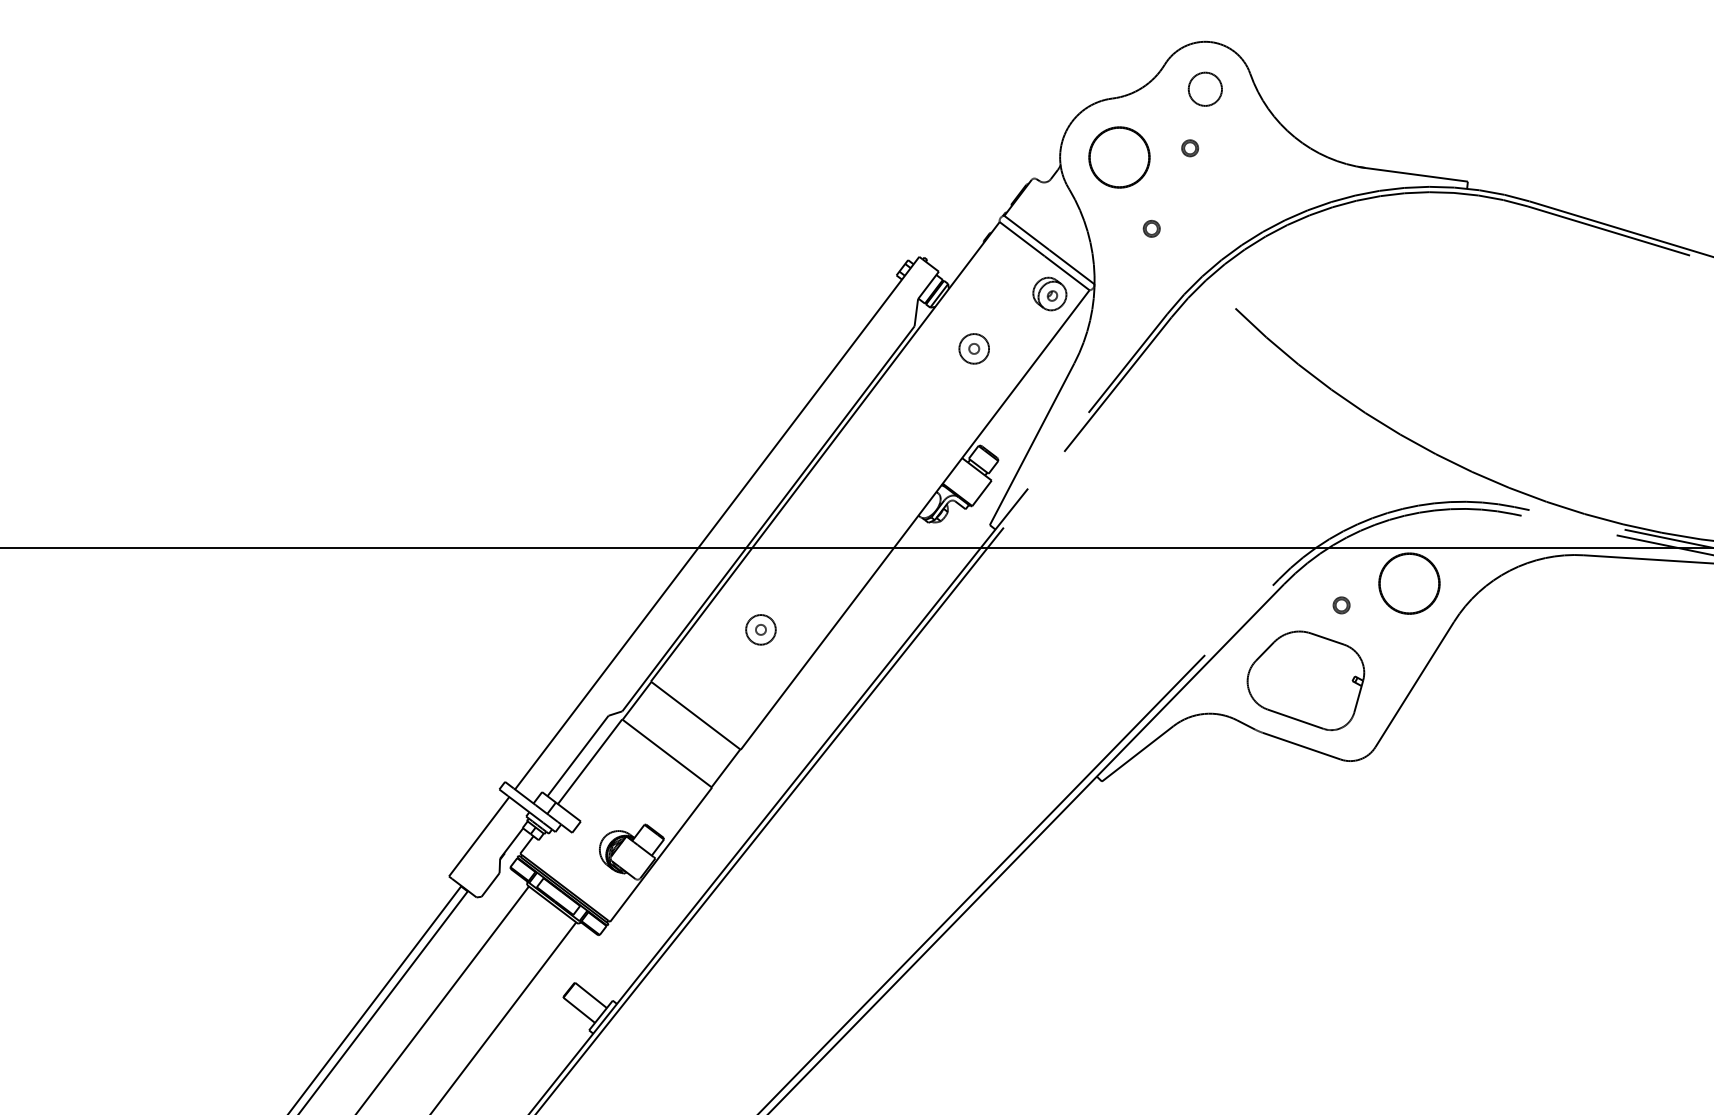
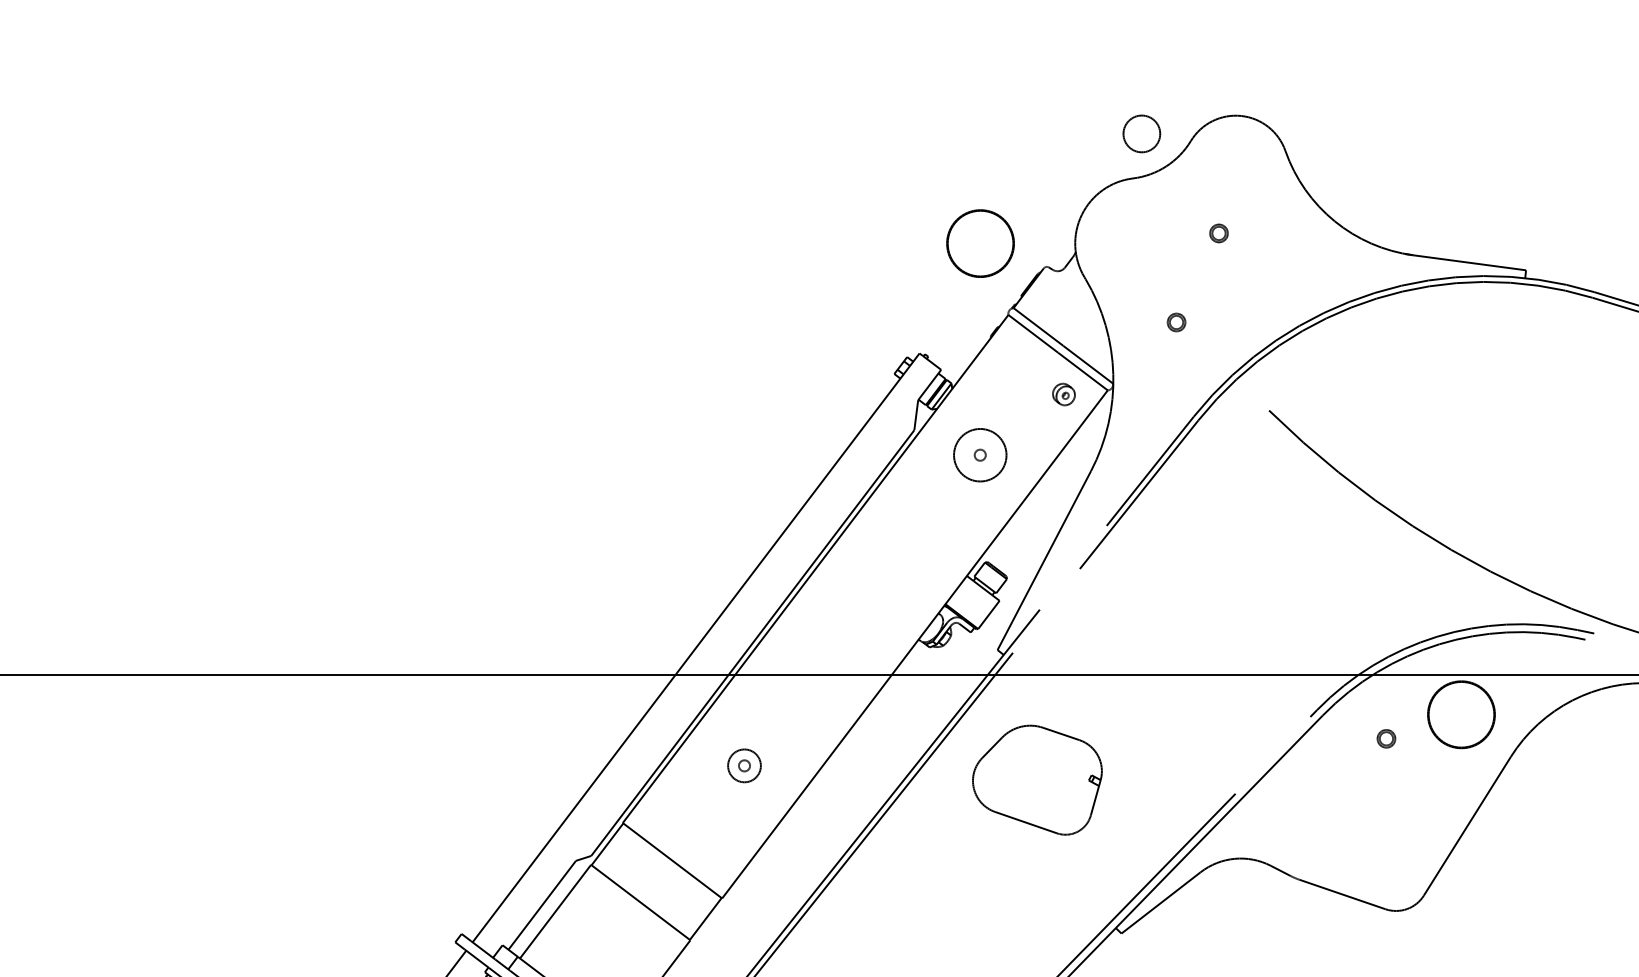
circle: (1204, 88) -> (1140, 133), moved
circle: (1119, 157) -> (980, 243), moved
part: (1049, 293) -> (1063, 393), size x0.6
circle: (974, 348) -> (980, 454), size x1.6
part: (1305, 680) -> (1036, 779), moved

